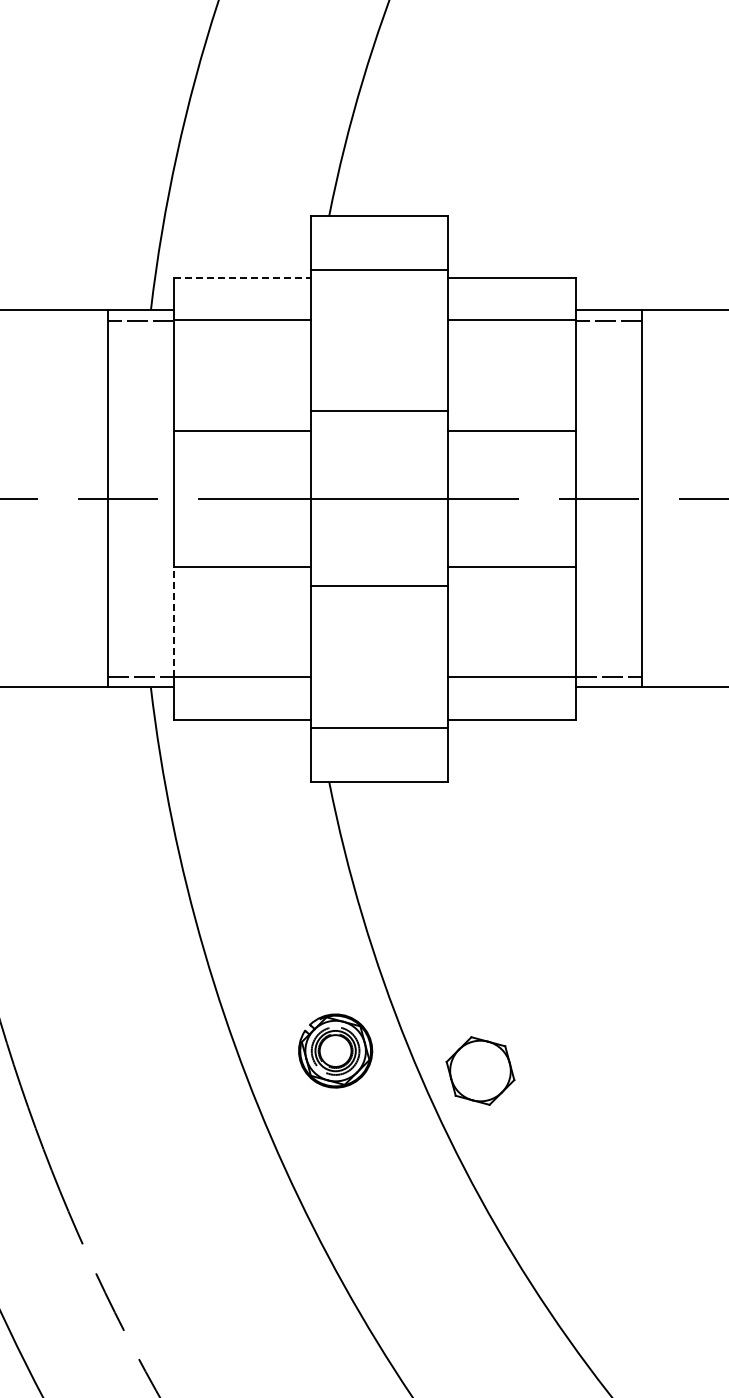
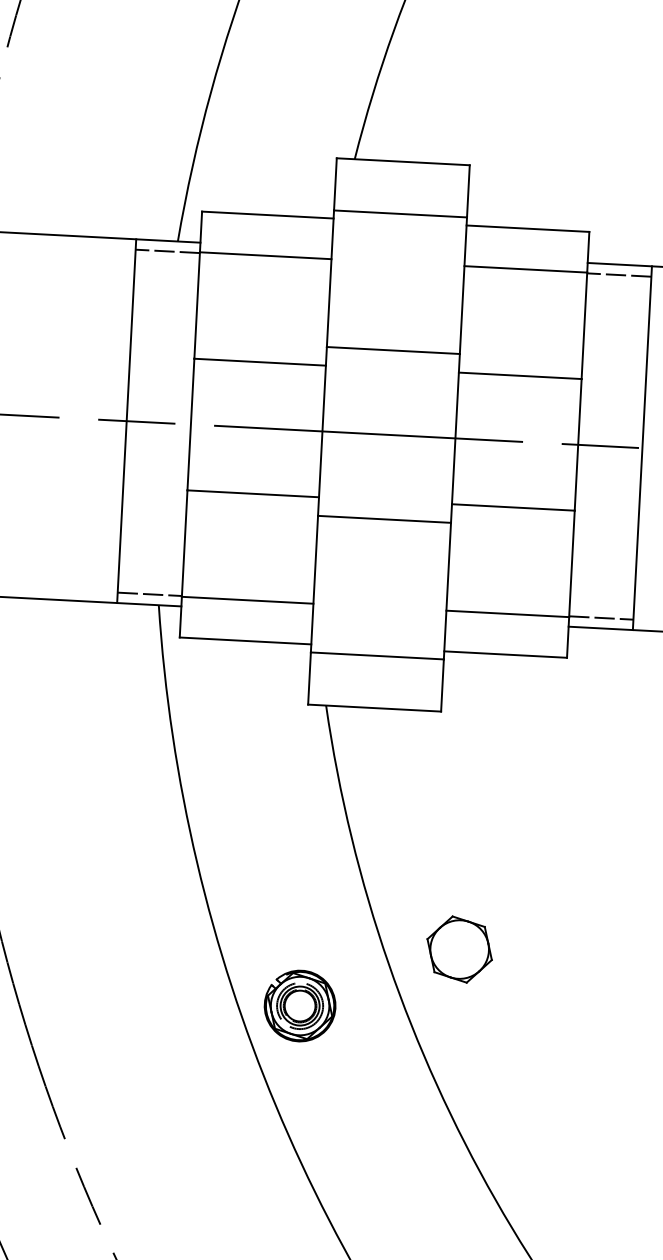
line: (242, 278) -> (267, 215), dashed -> solid
line: (174, 621) -> (184, 542), dashed -> solid
part: (335, 1050) -> (300, 1005), moved
part: (480, 1070) -> (459, 949), moved

